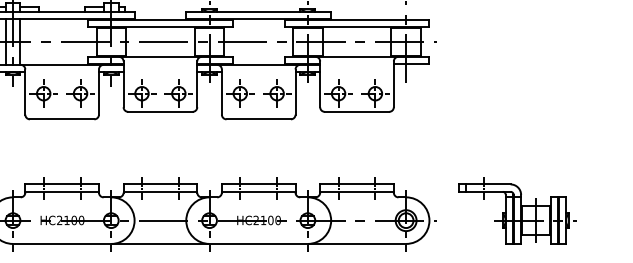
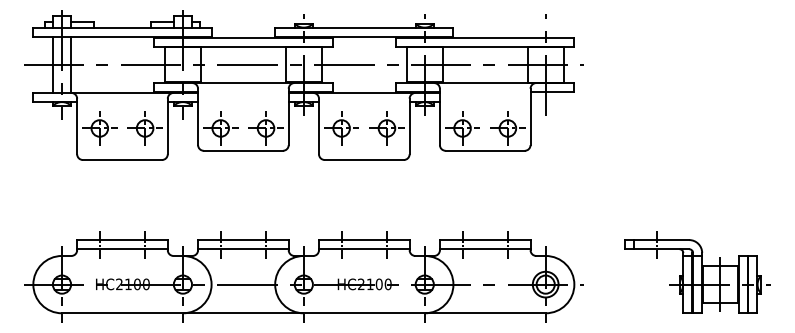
part: (517, 210) -> (697, 272), moved

